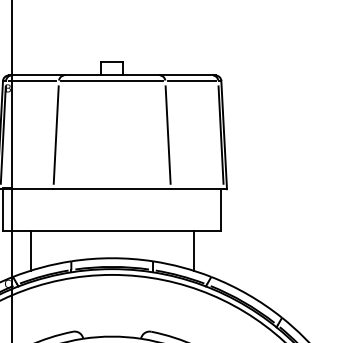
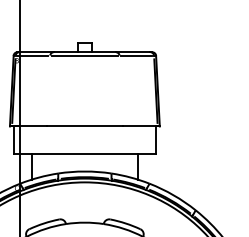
line: (56, 134) -> (48, 90), removed
line: (168, 134) -> (121, 90), removed

